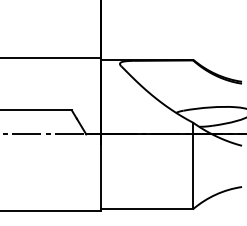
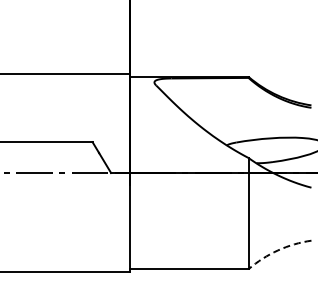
arc: (215, 194) -> (277, 250), solid -> dashed

